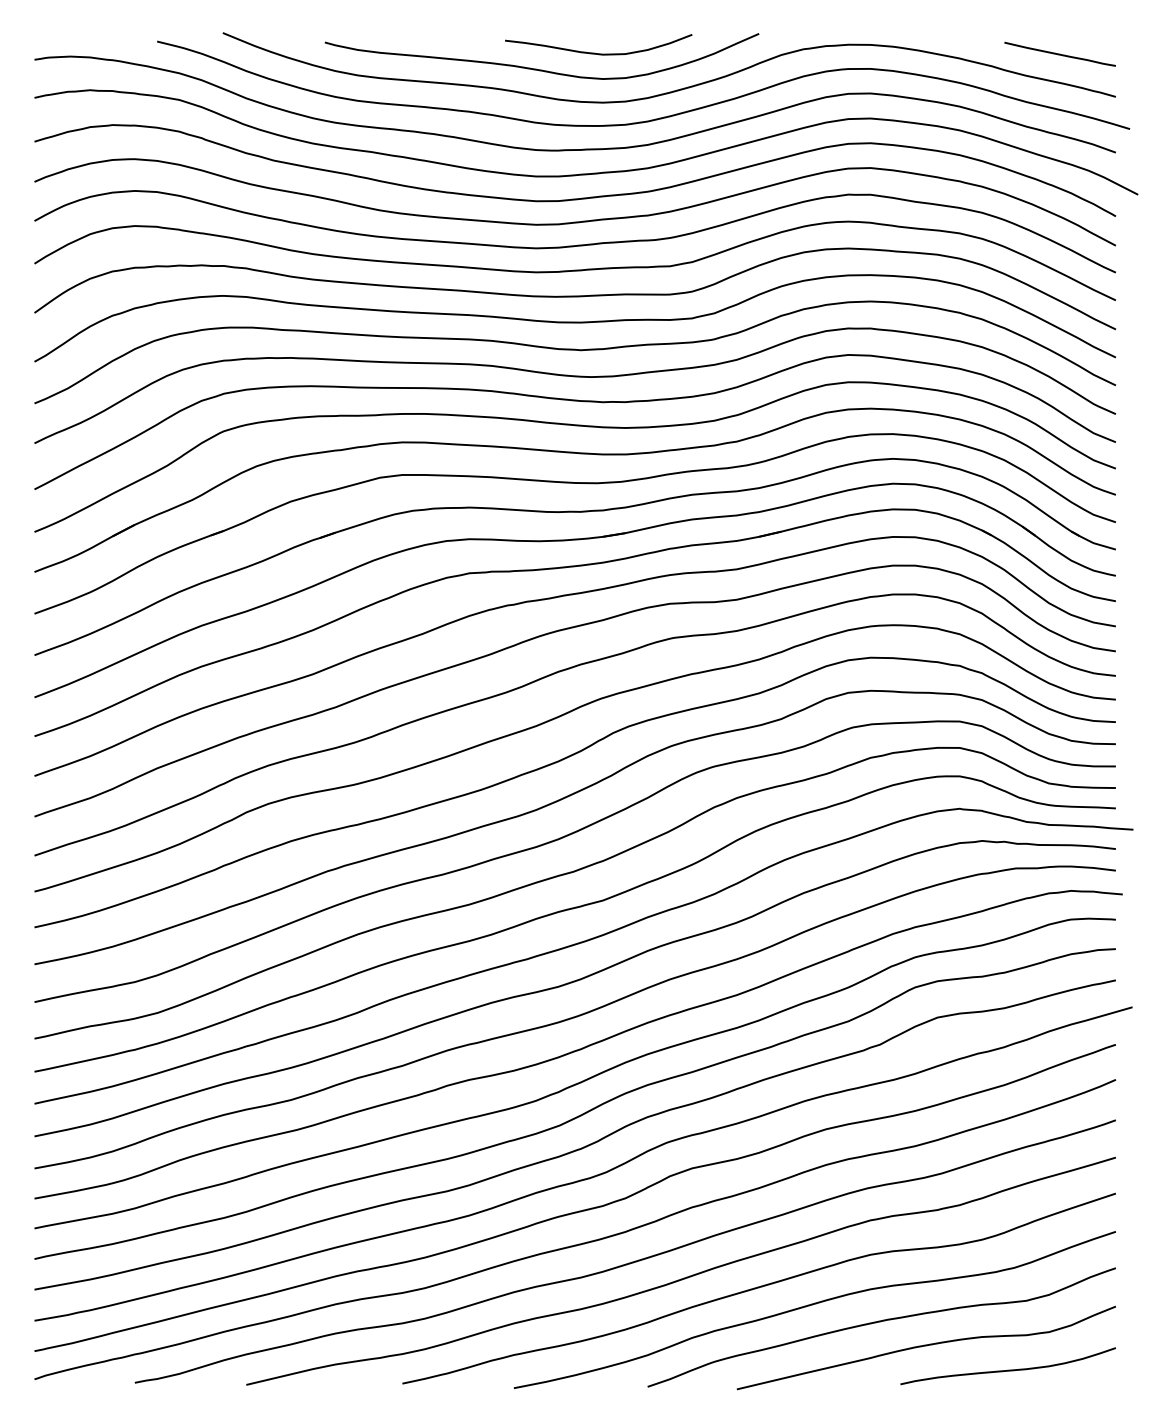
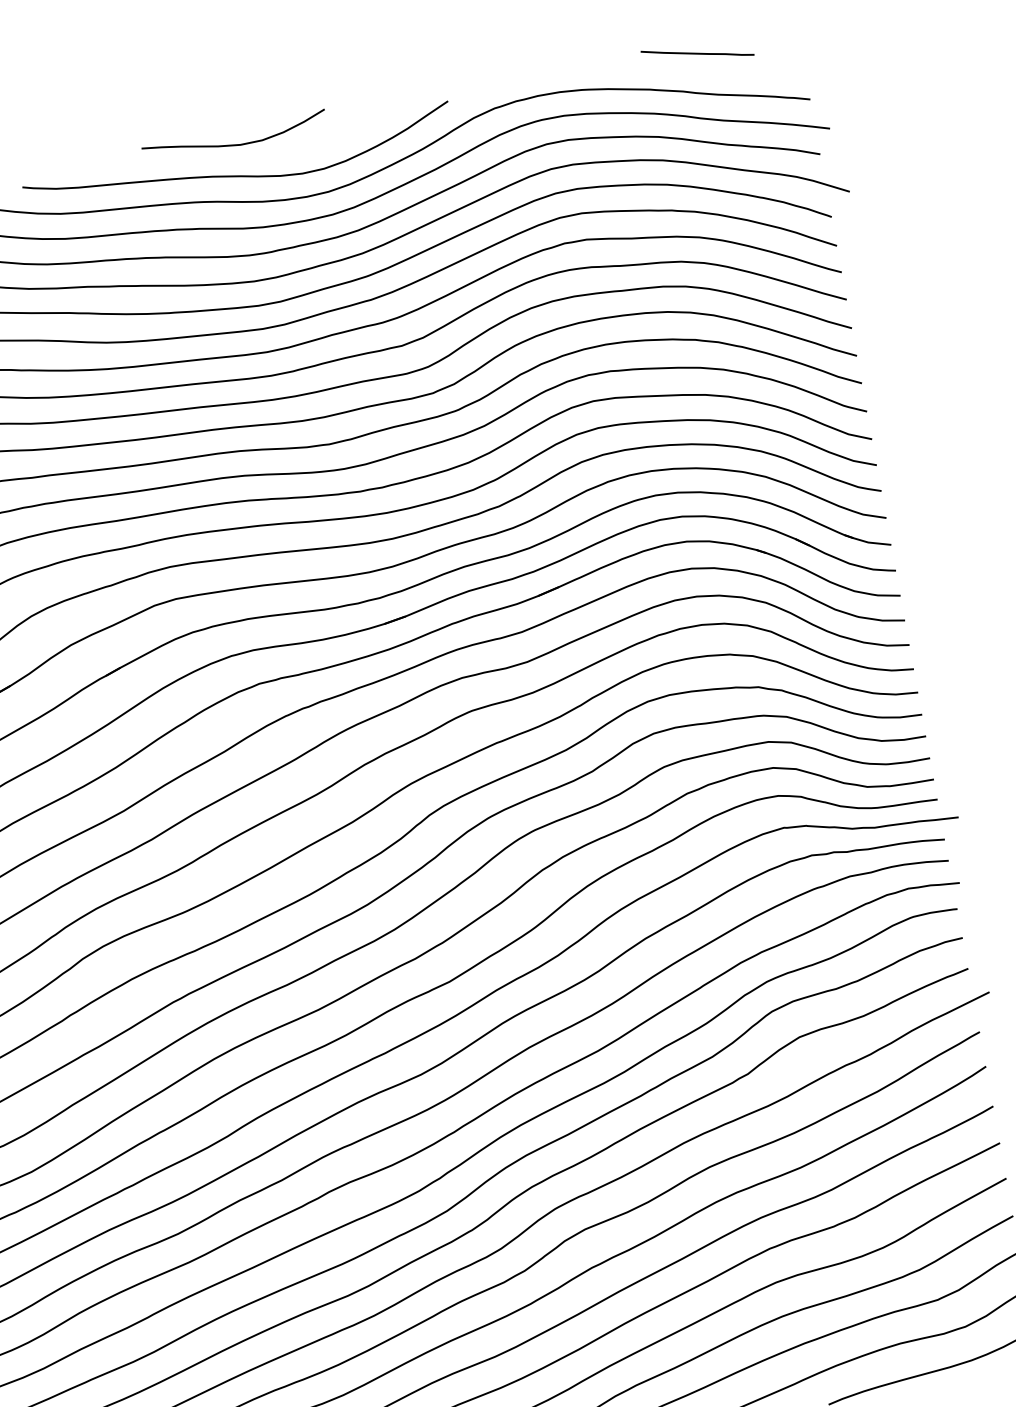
curve: (595, 52) -> (232, 144), moved
line: (1059, 53) -> (696, 52), moved

